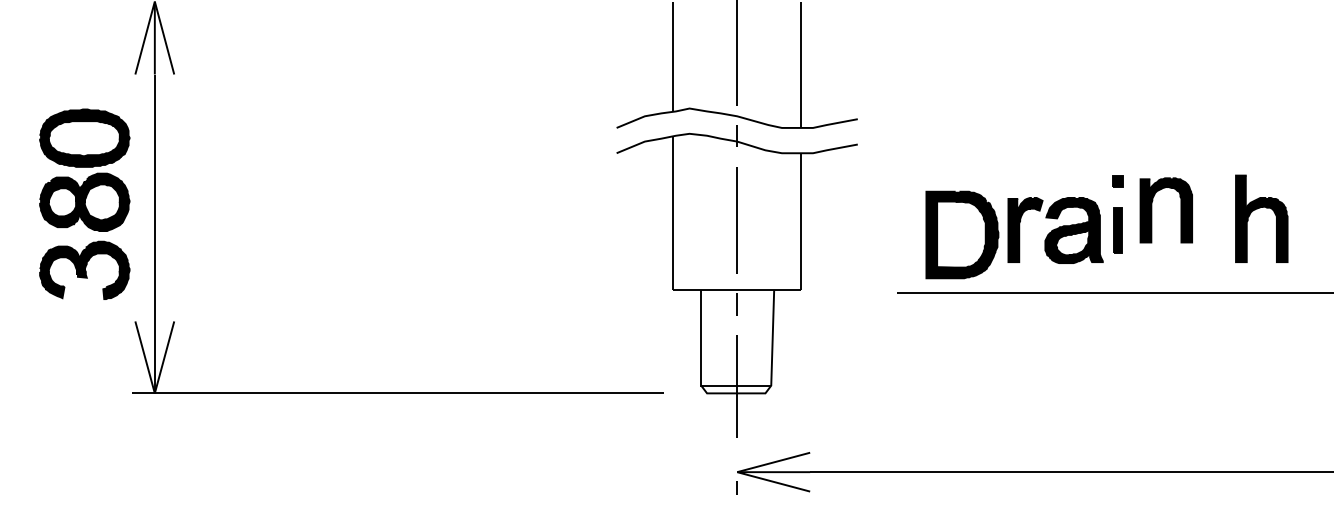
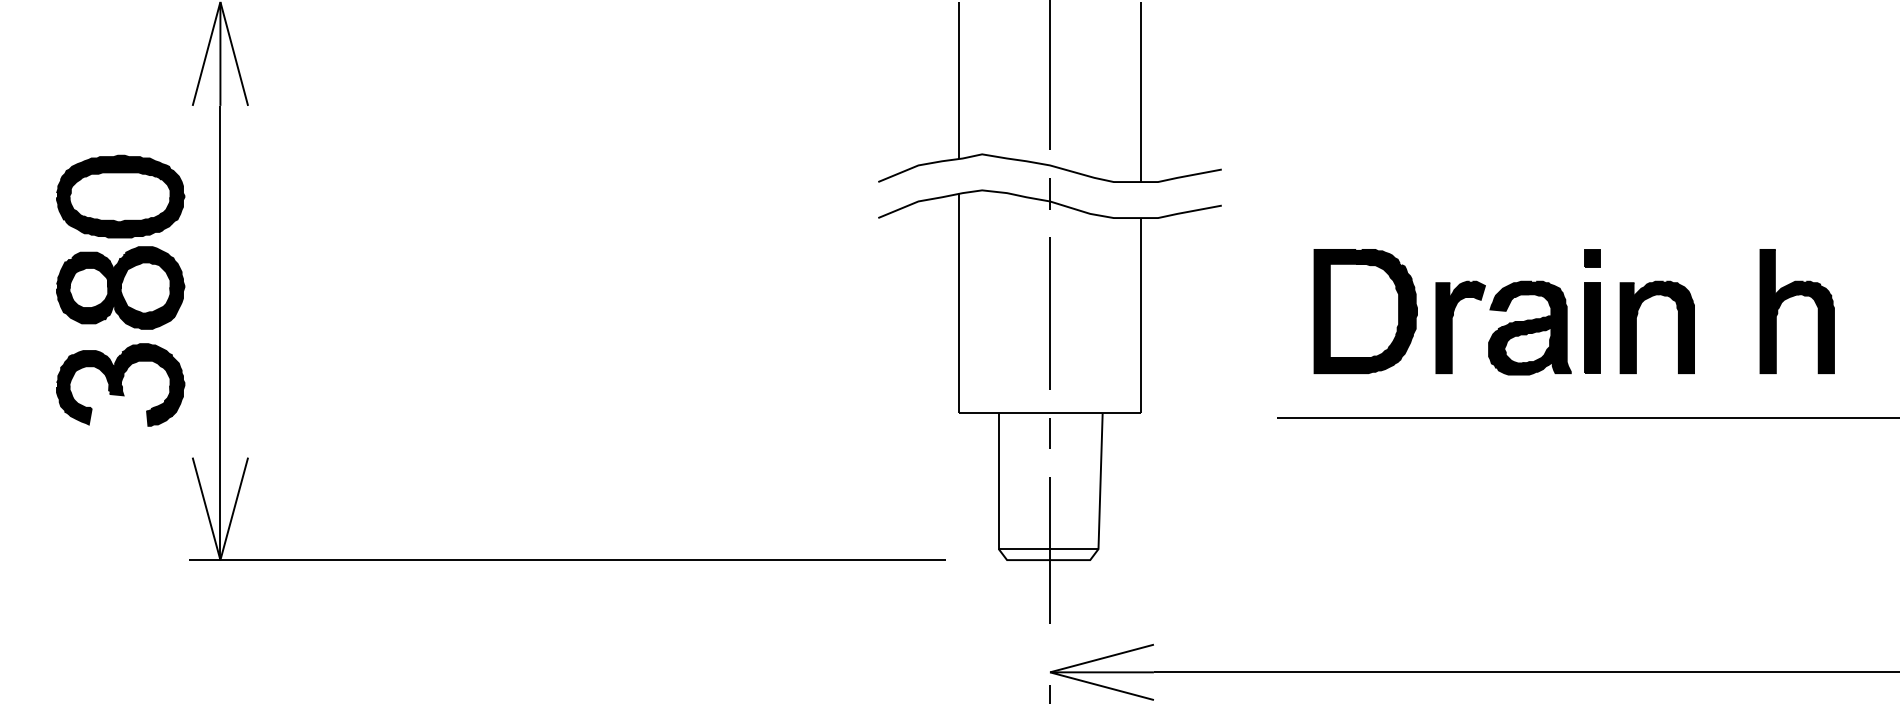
part: (1151, 210) -> (1636, 327), moved
part: (1118, 230) -> (1592, 327), size x1.43
part: (962, 234) -> (1365, 311), moved

